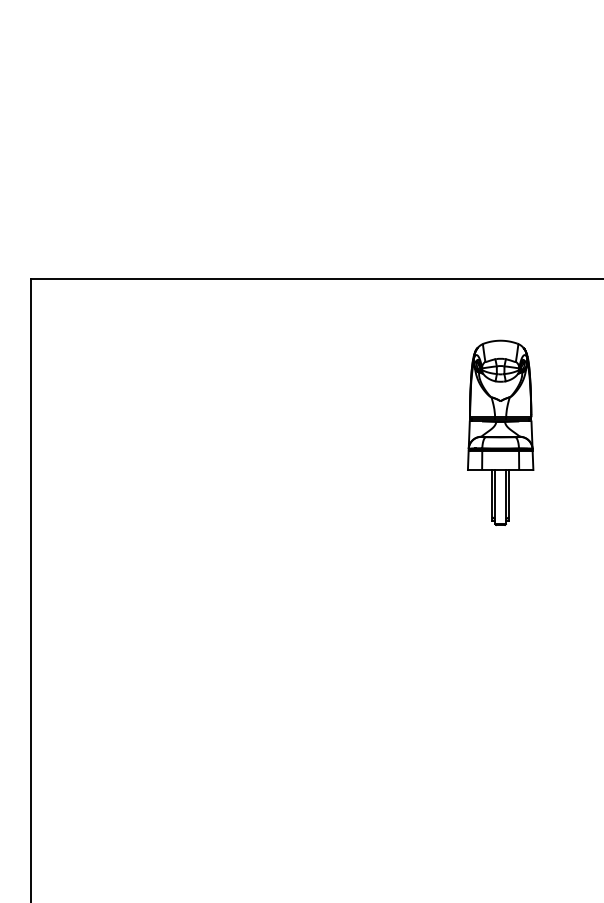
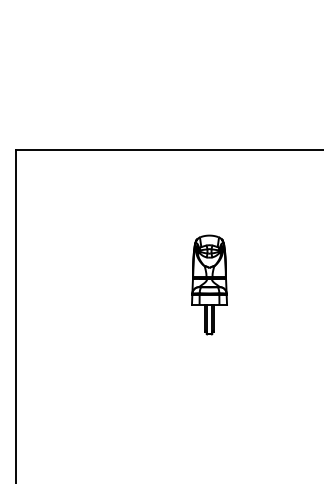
part: (500, 431) -> (209, 284), moved

